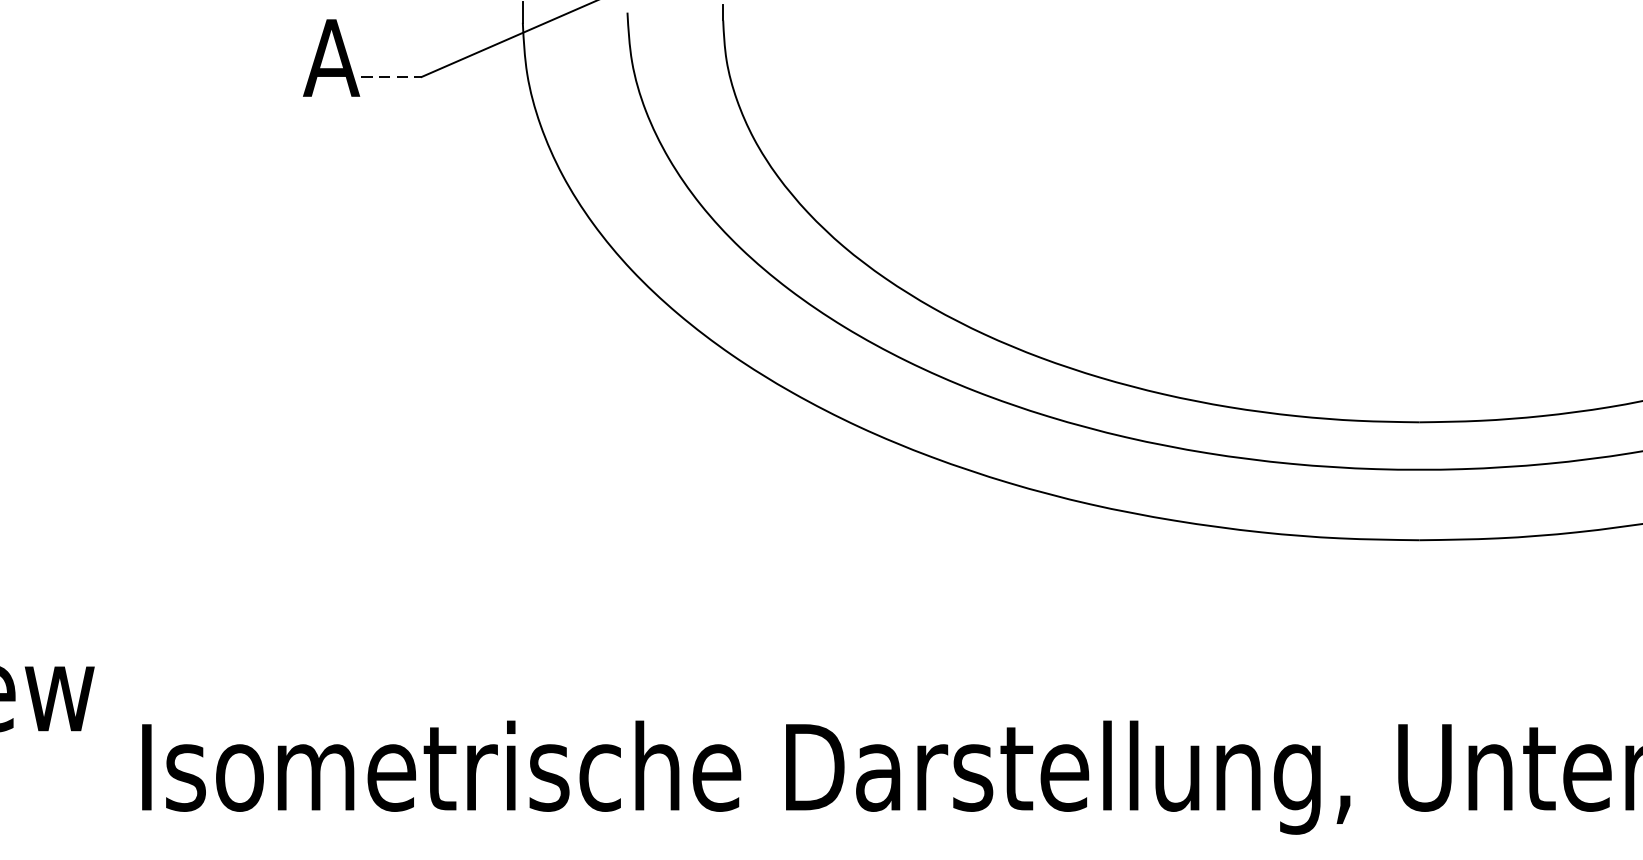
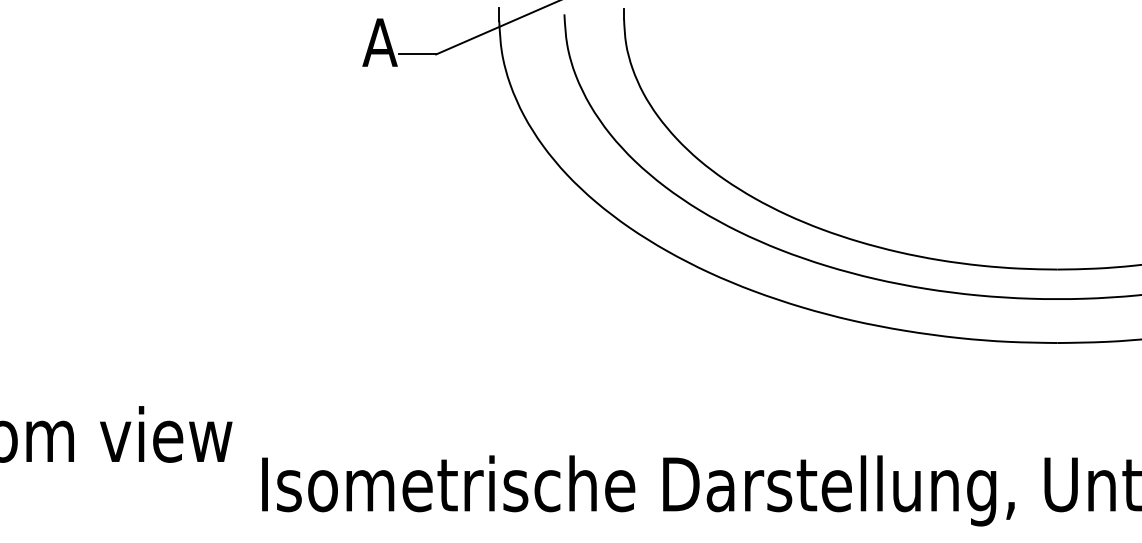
line: (391, 77) -> (417, 54), dashed -> solid

